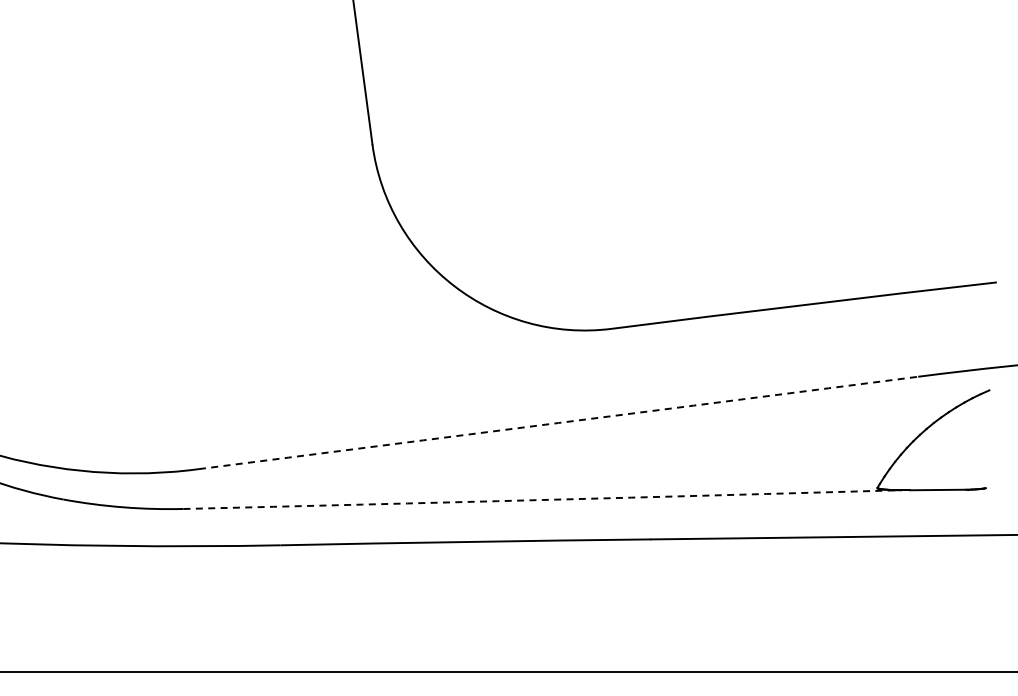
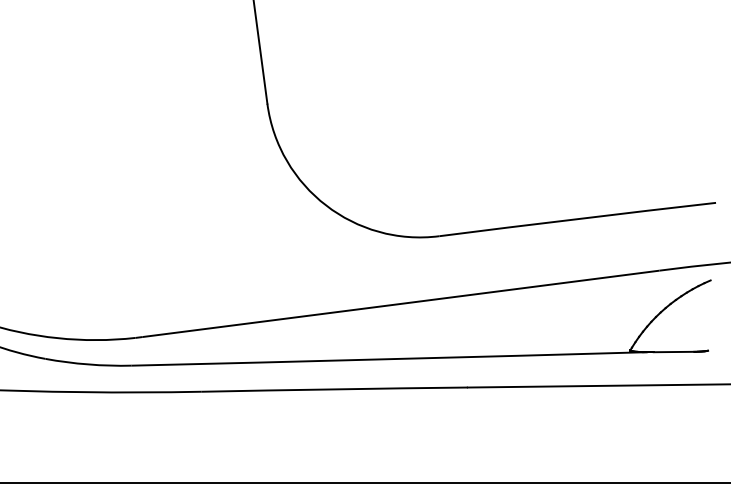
arc: (558, 423) -> (401, 304), dashed -> solid
arc: (542, 500) -> (389, 359), dashed -> solid

